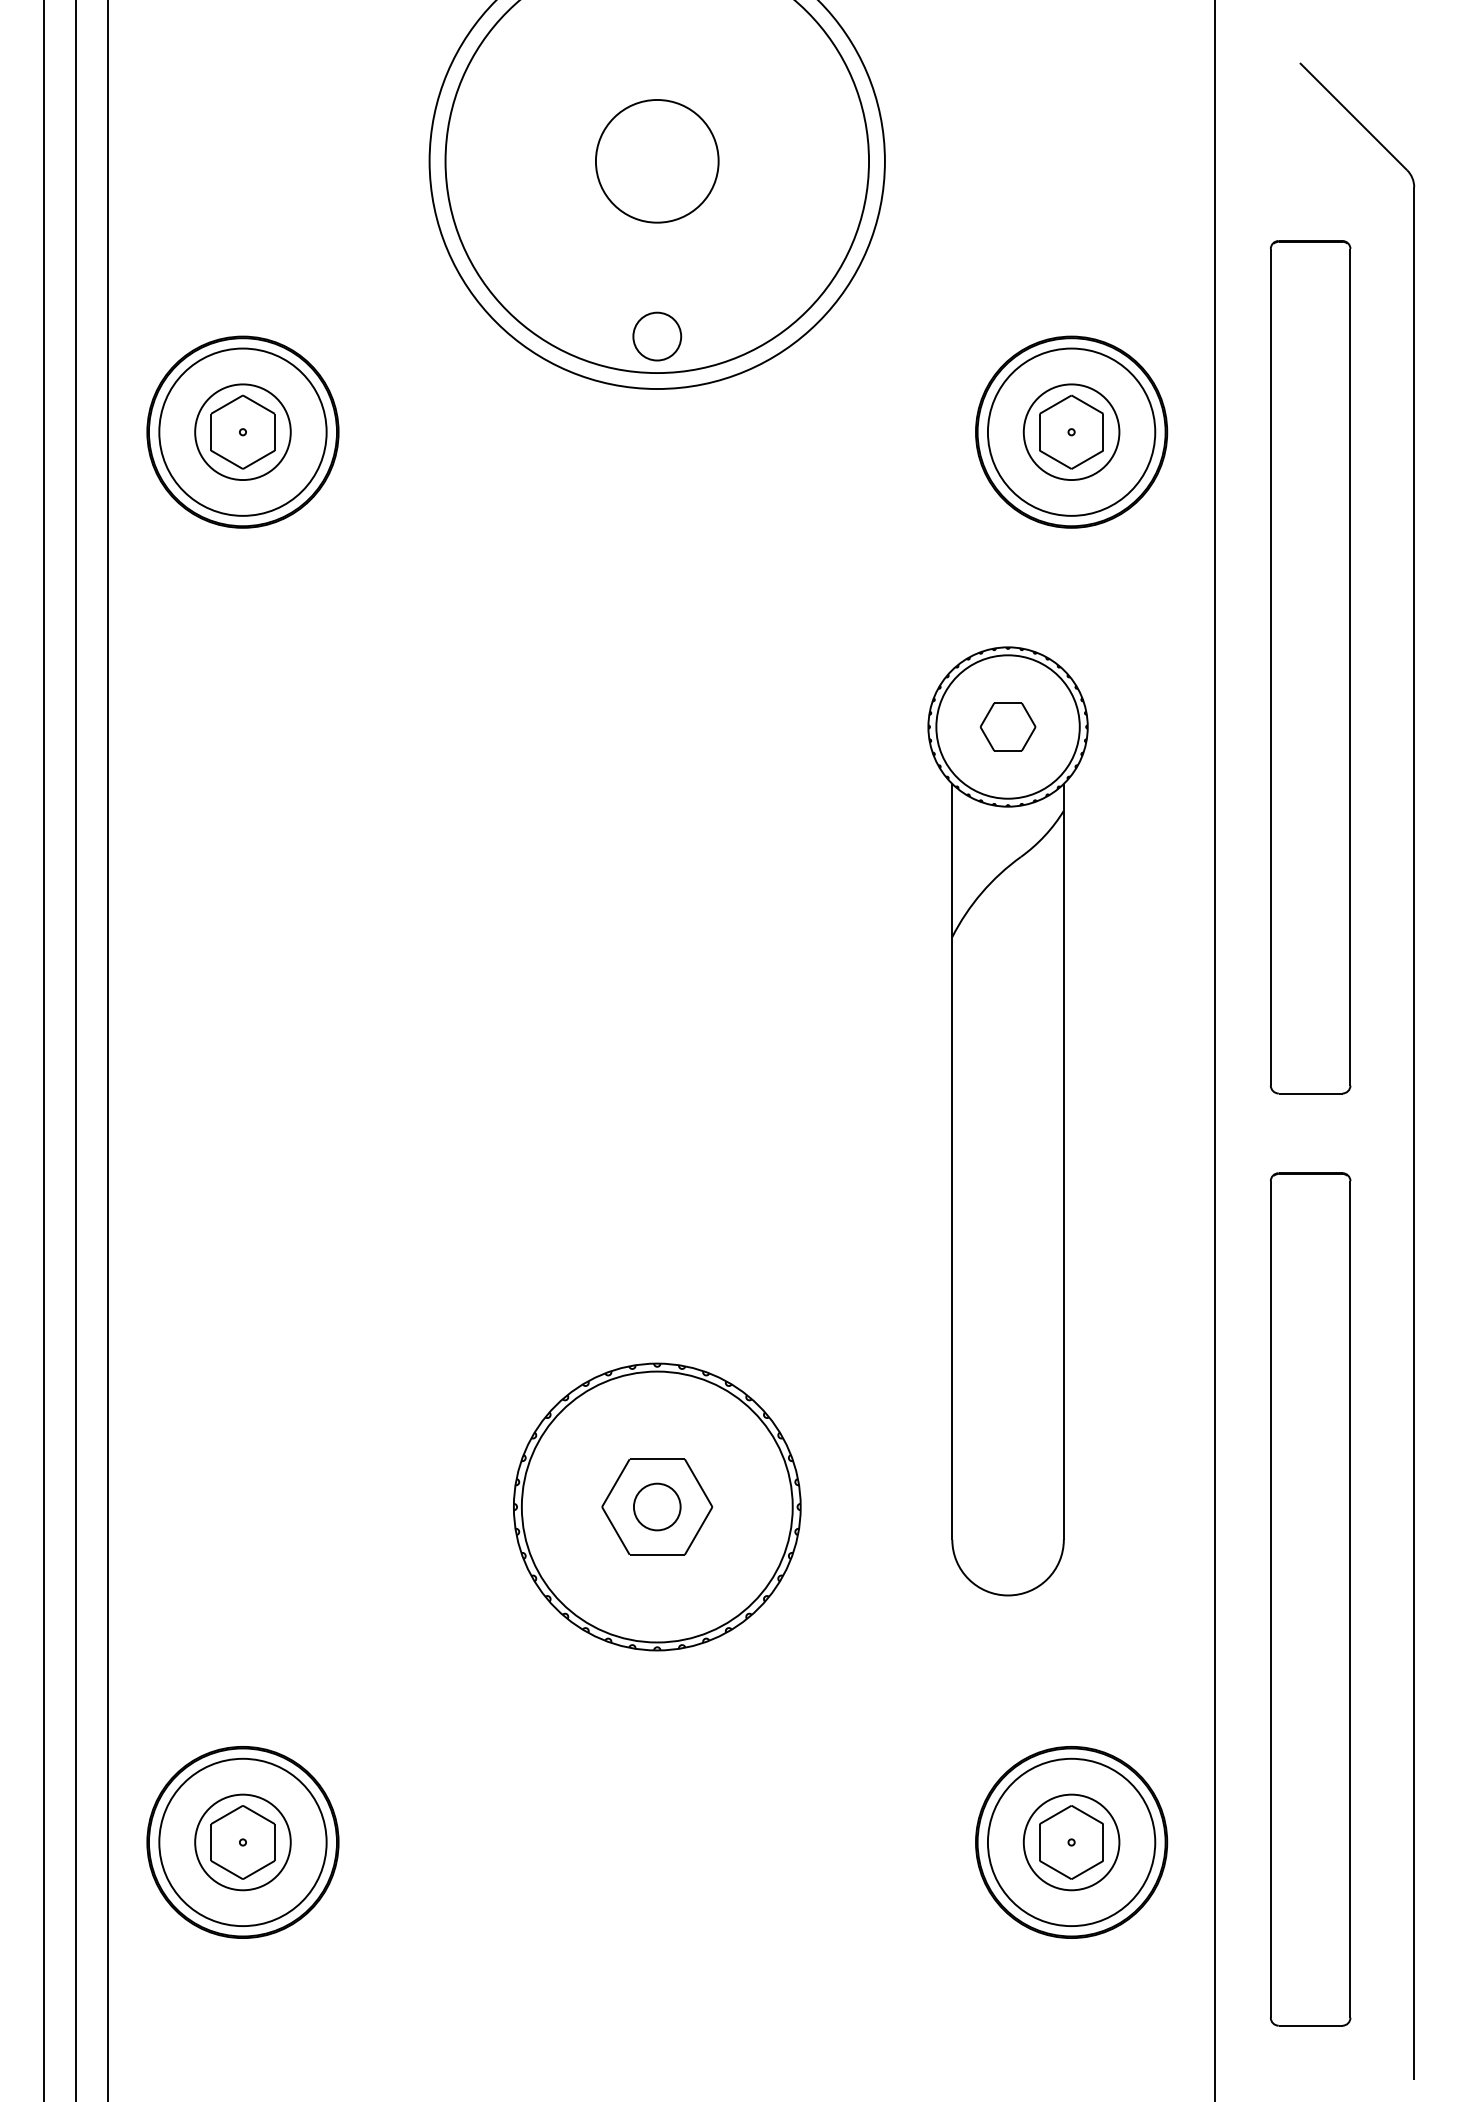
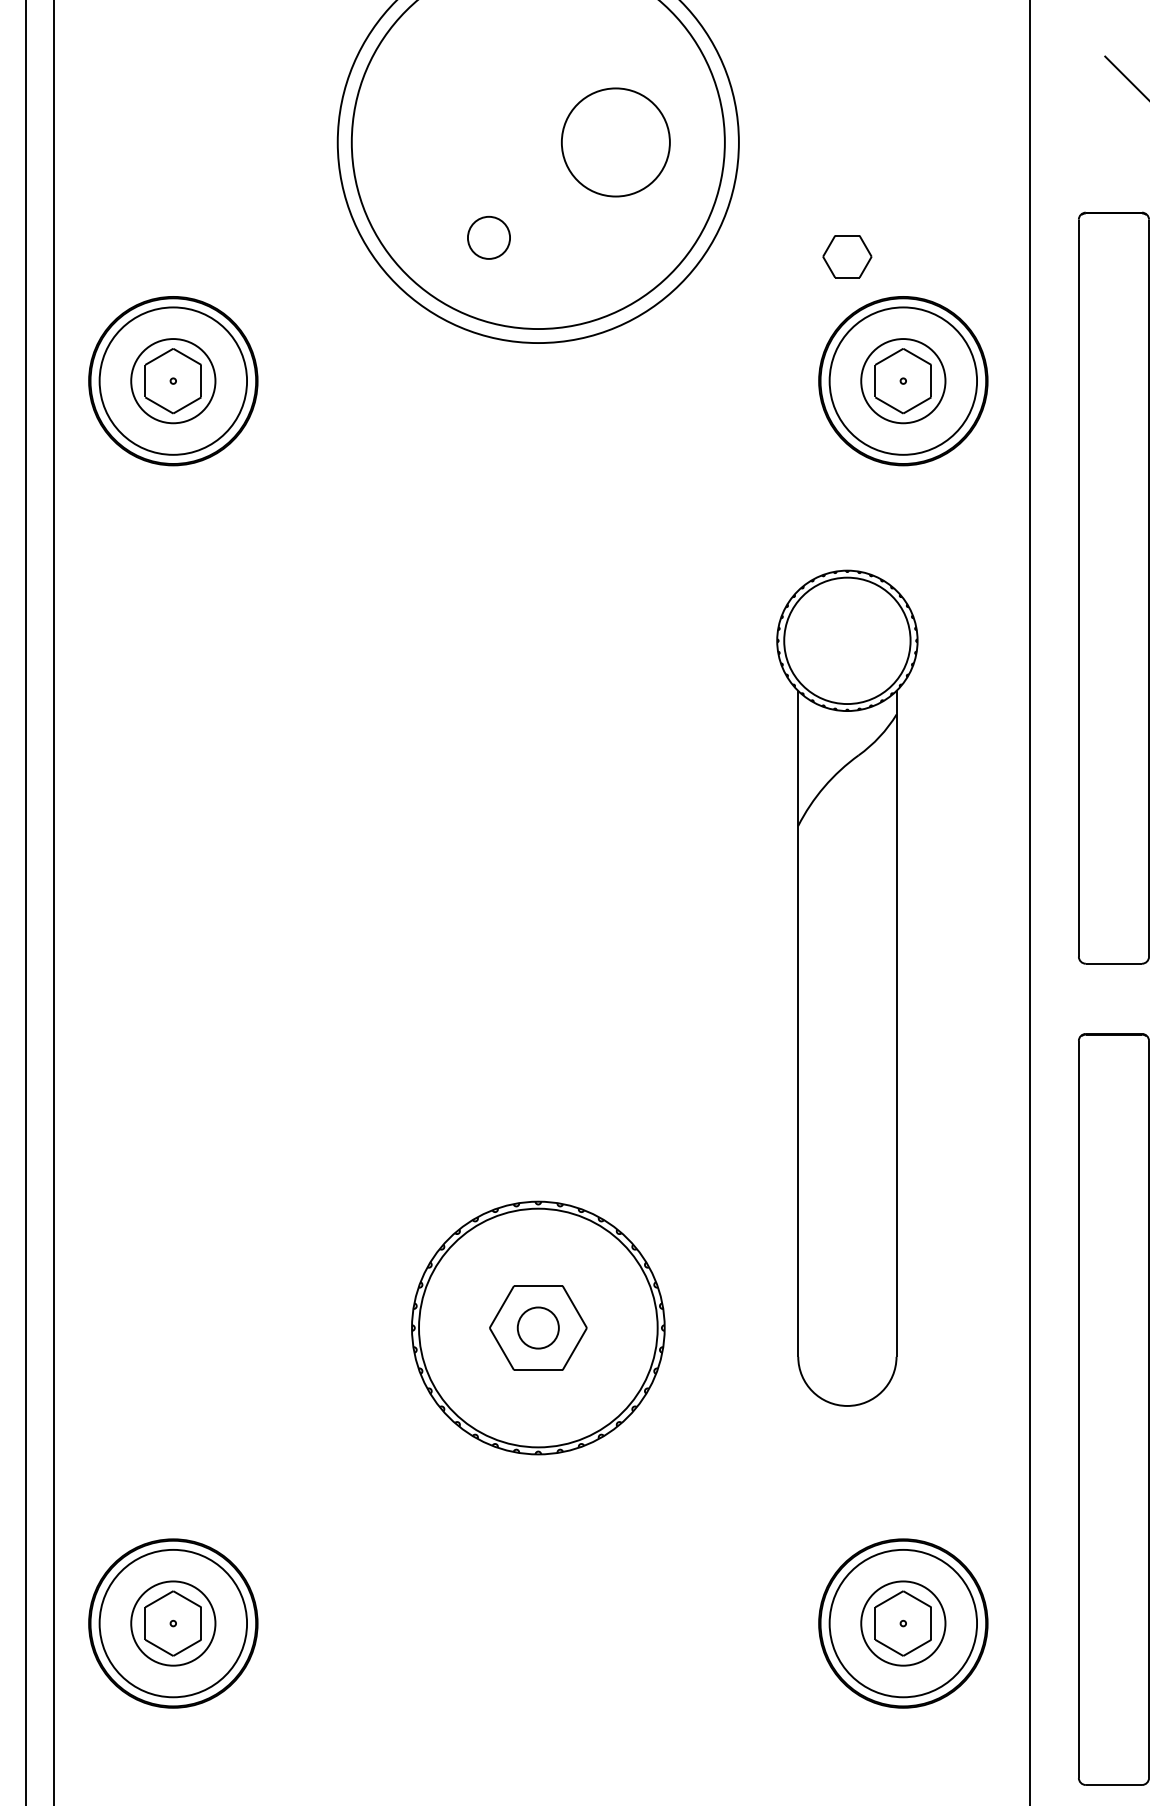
part: (657, 161) -> (616, 142), moved
part: (657, 336) -> (489, 237), moved
part: (1007, 726) -> (846, 256), moved

